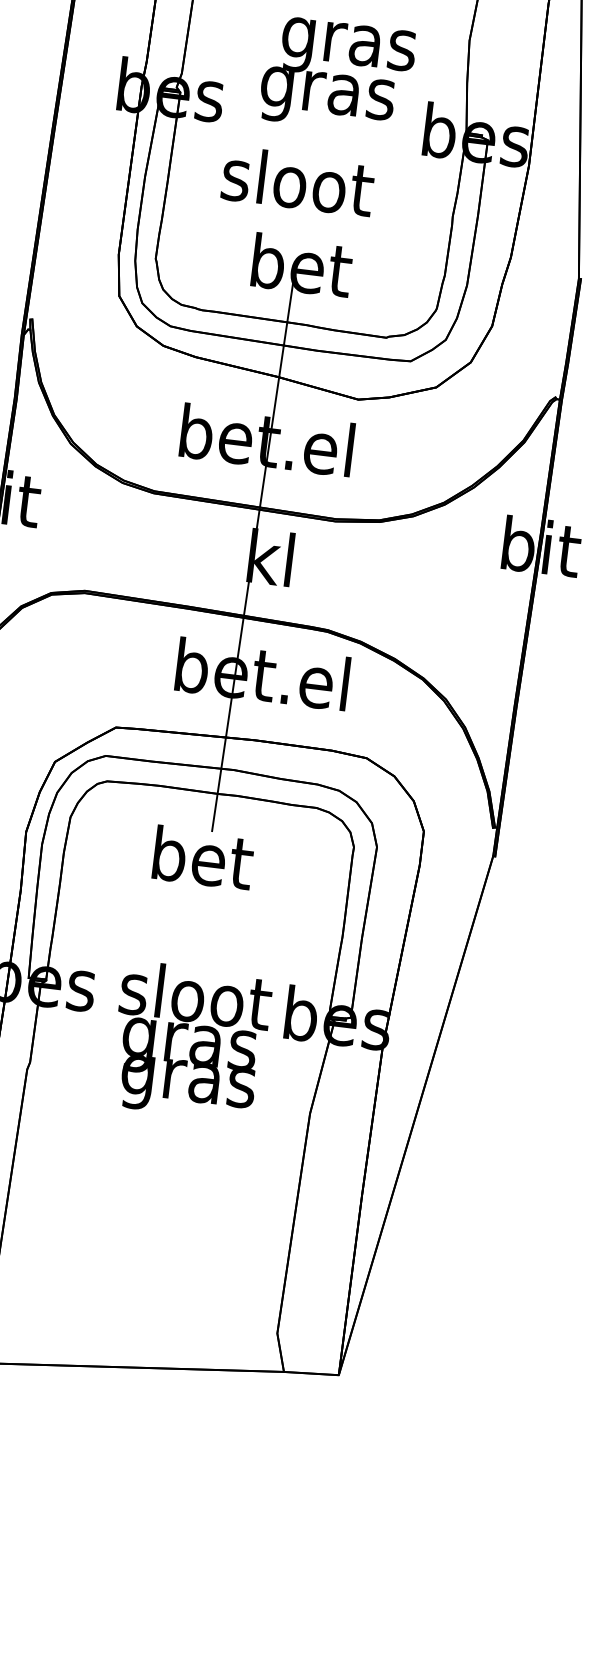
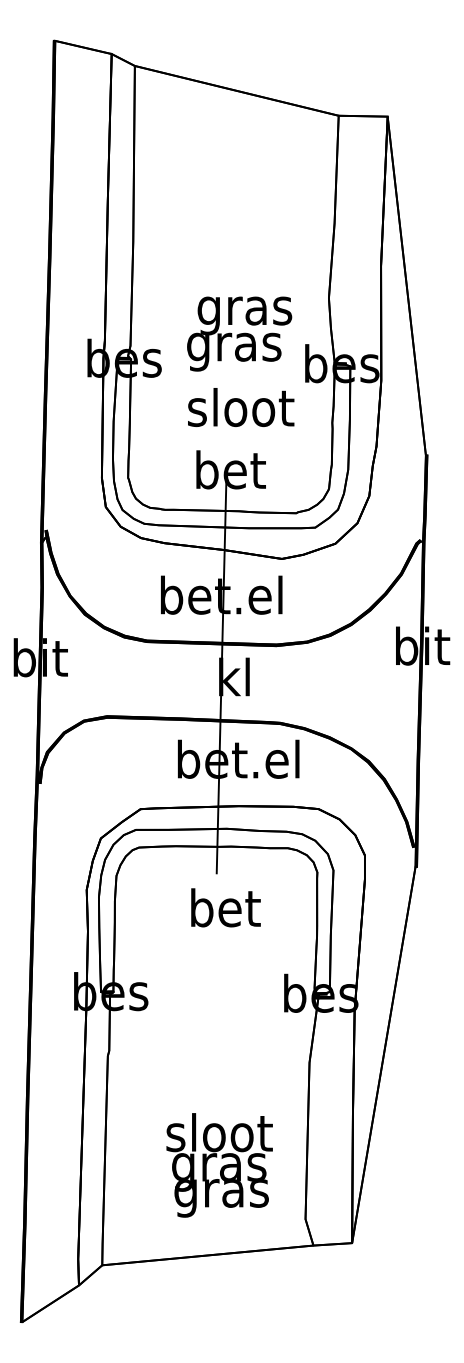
text: (298, 181) -> (241, 407), moved
text: (202, 857) -> (225, 907), moved
text: (190, 1041) -> (219, 1165), moved

